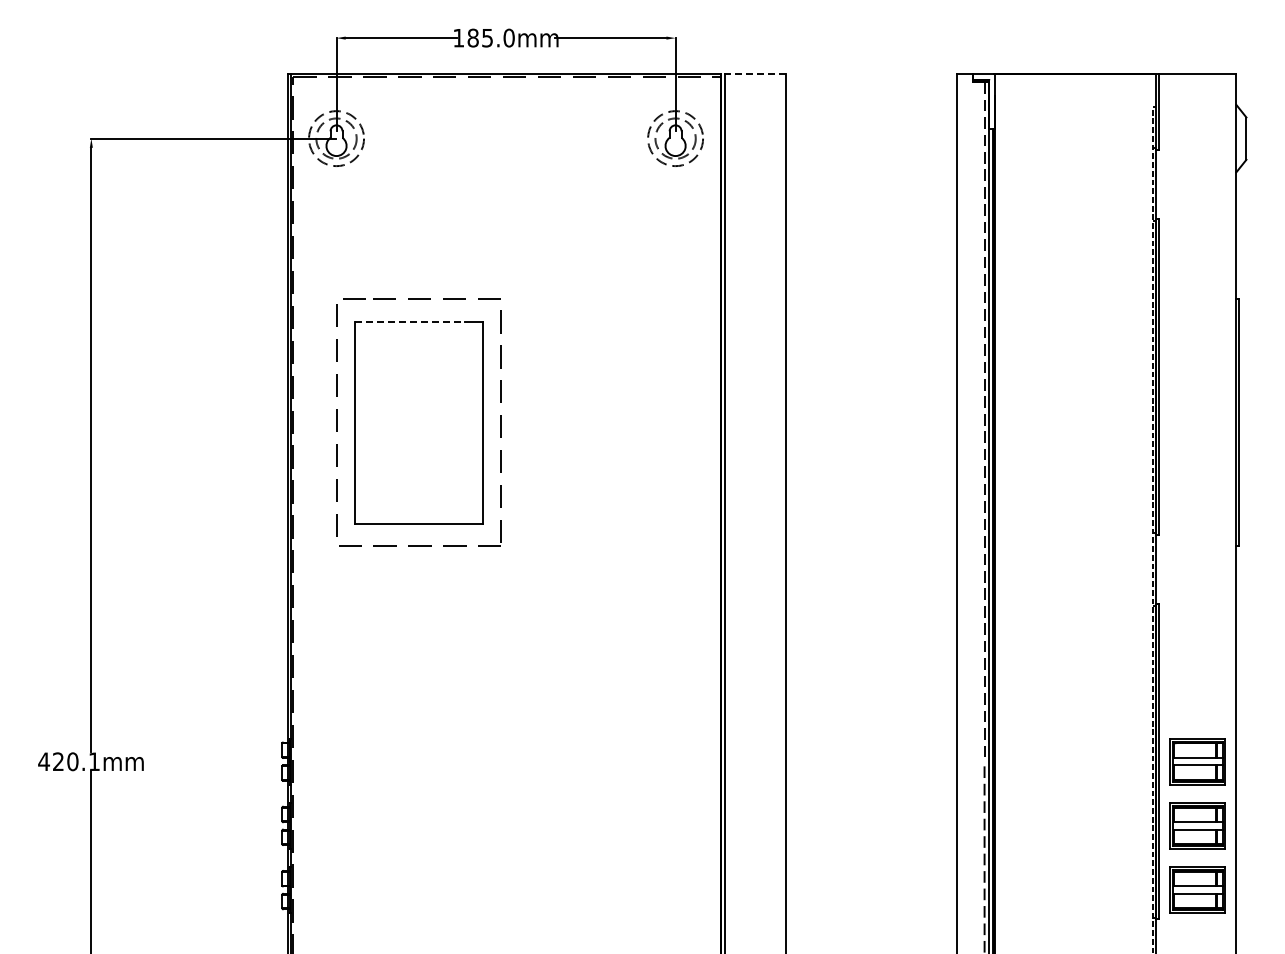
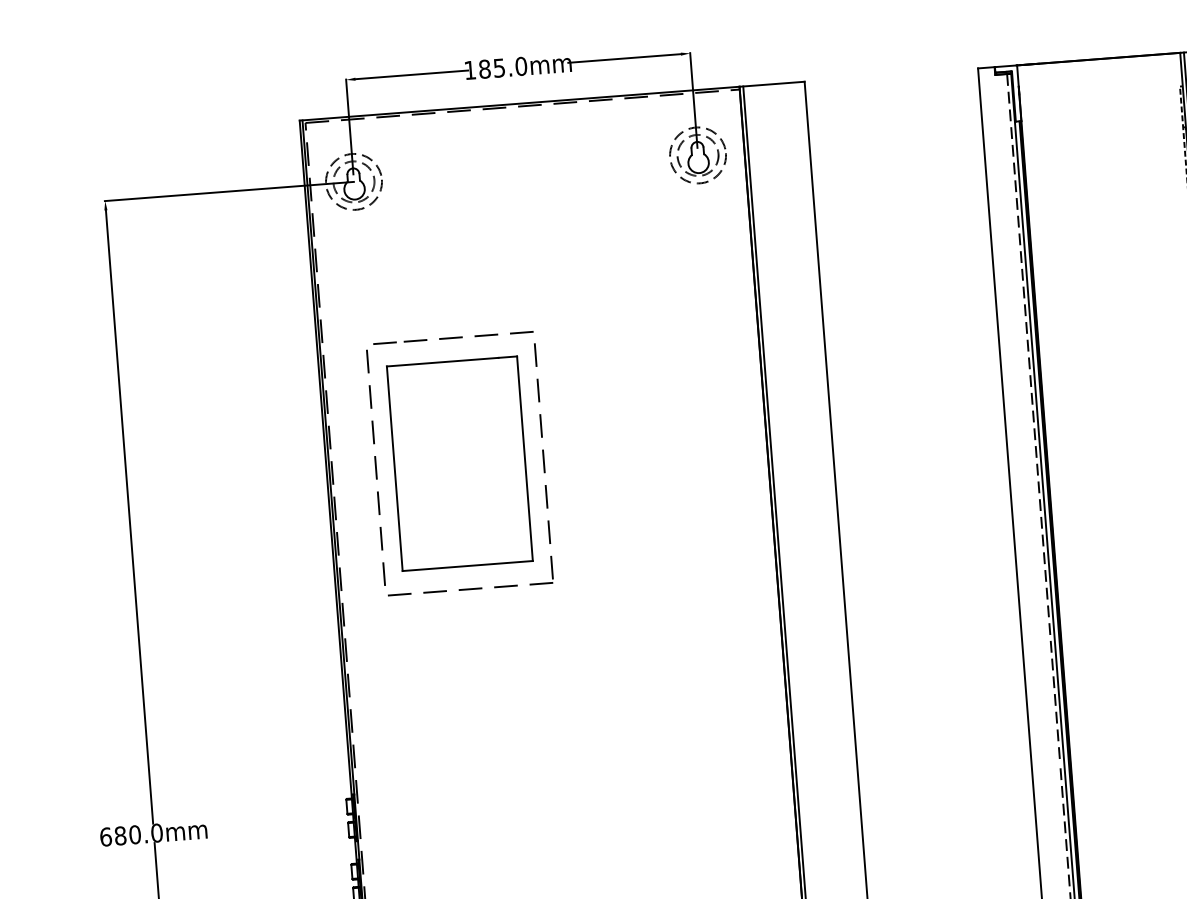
line: (753, 74) -> (772, 84), dashed -> solid
line: (409, 321) -> (442, 361), dashed -> solid
text: (69, 761) -> (131, 834), 420.1mm -> 680.0mm

